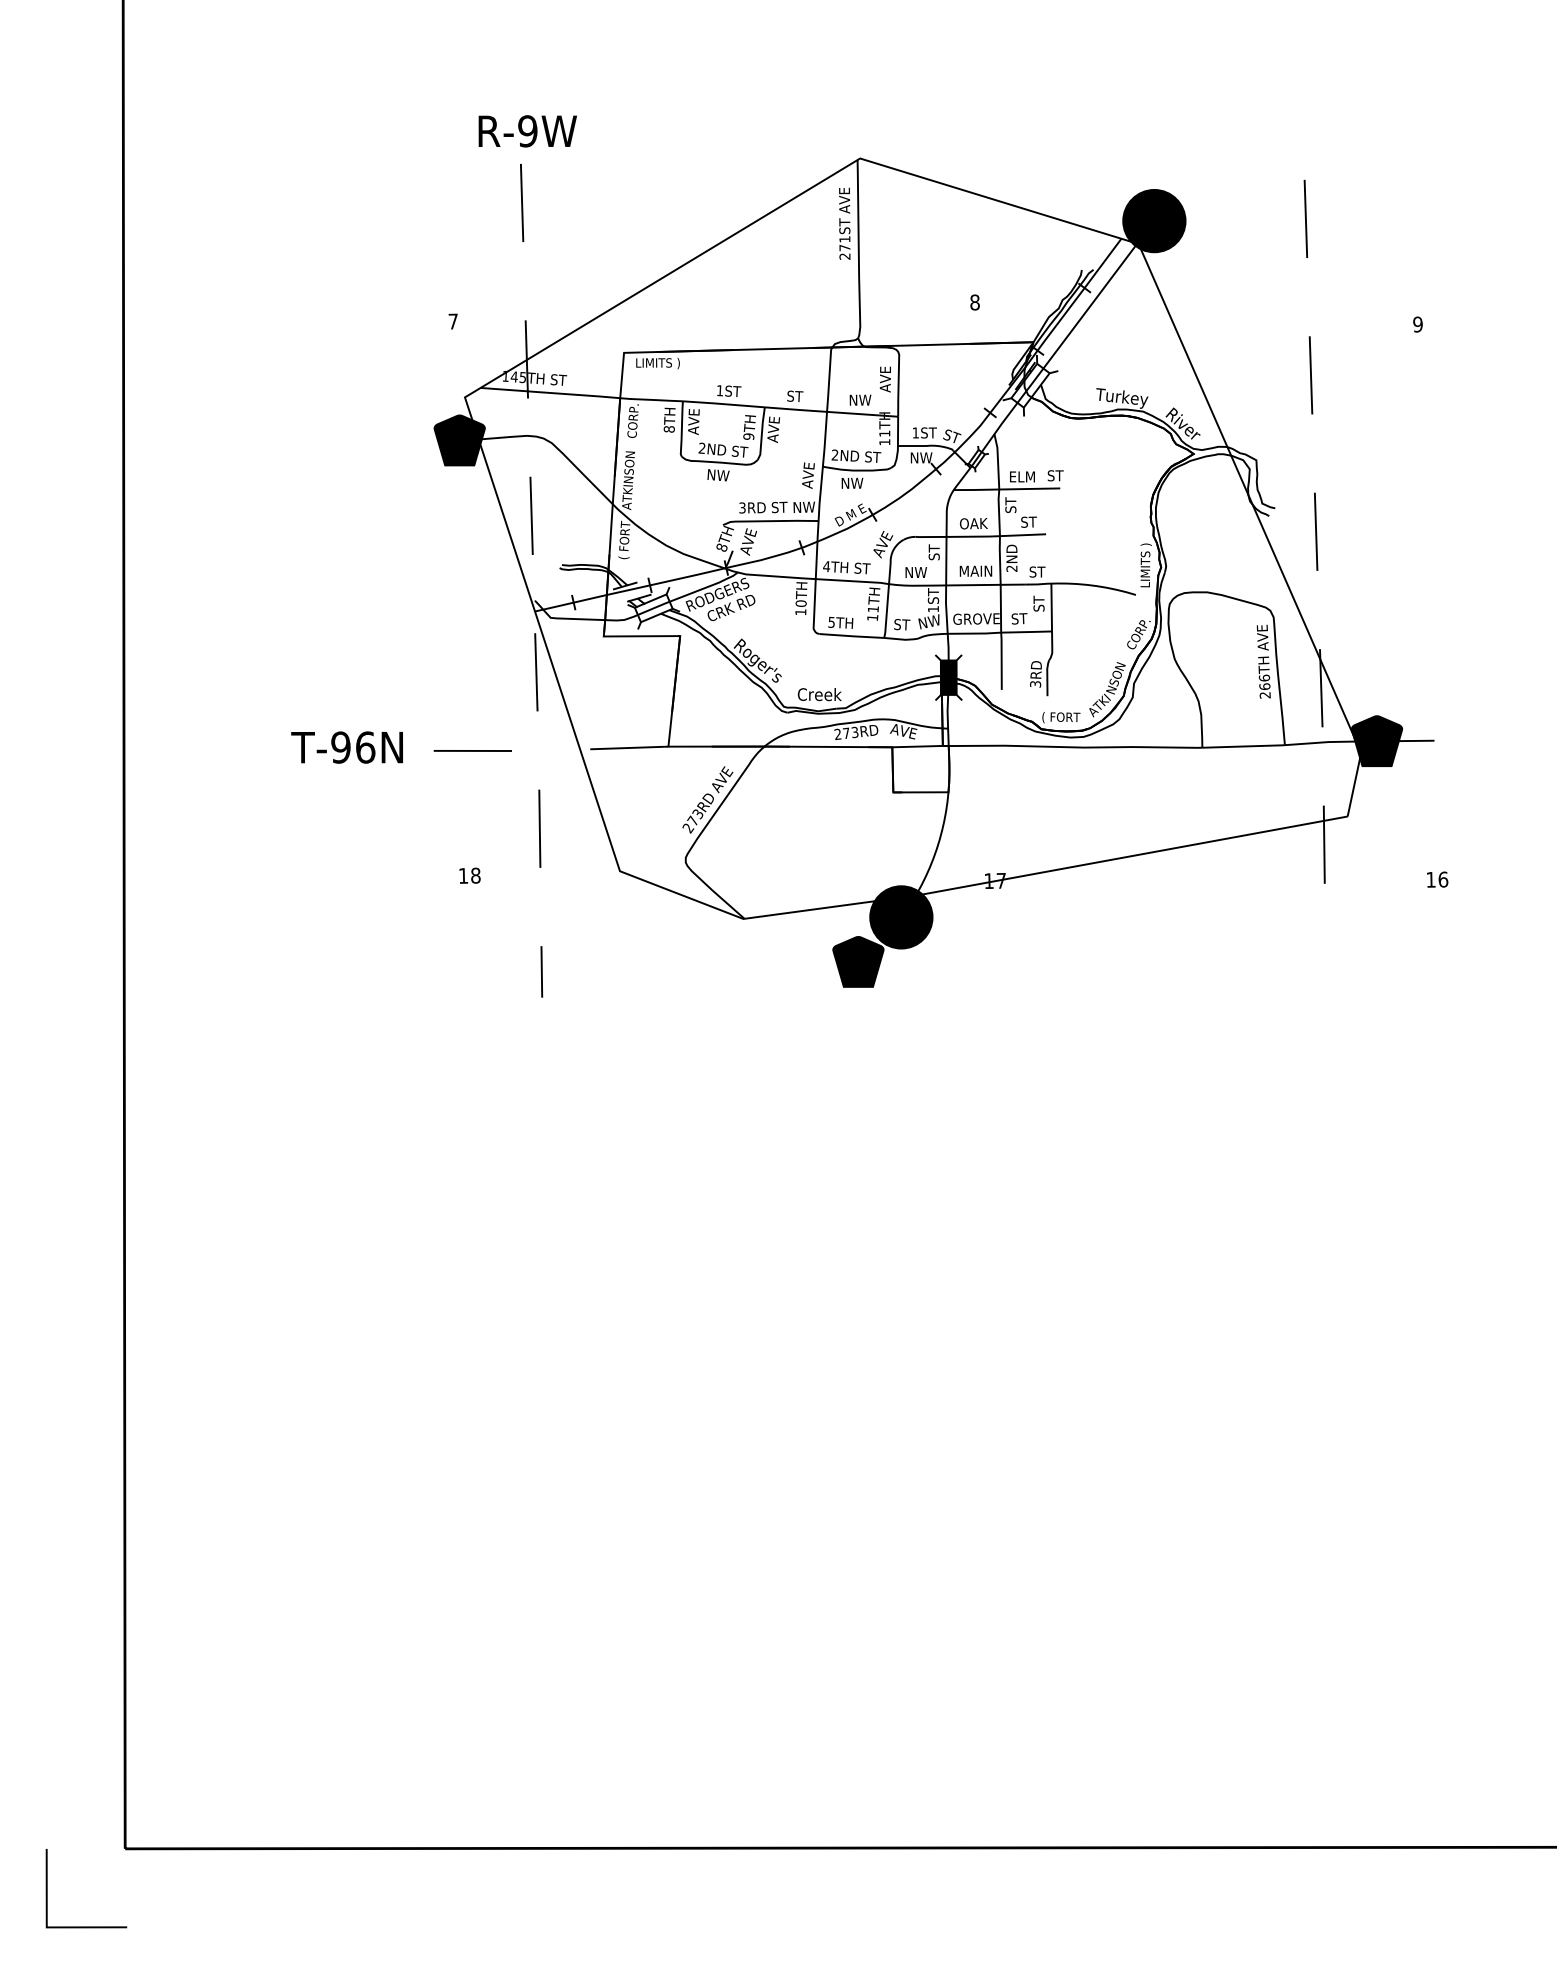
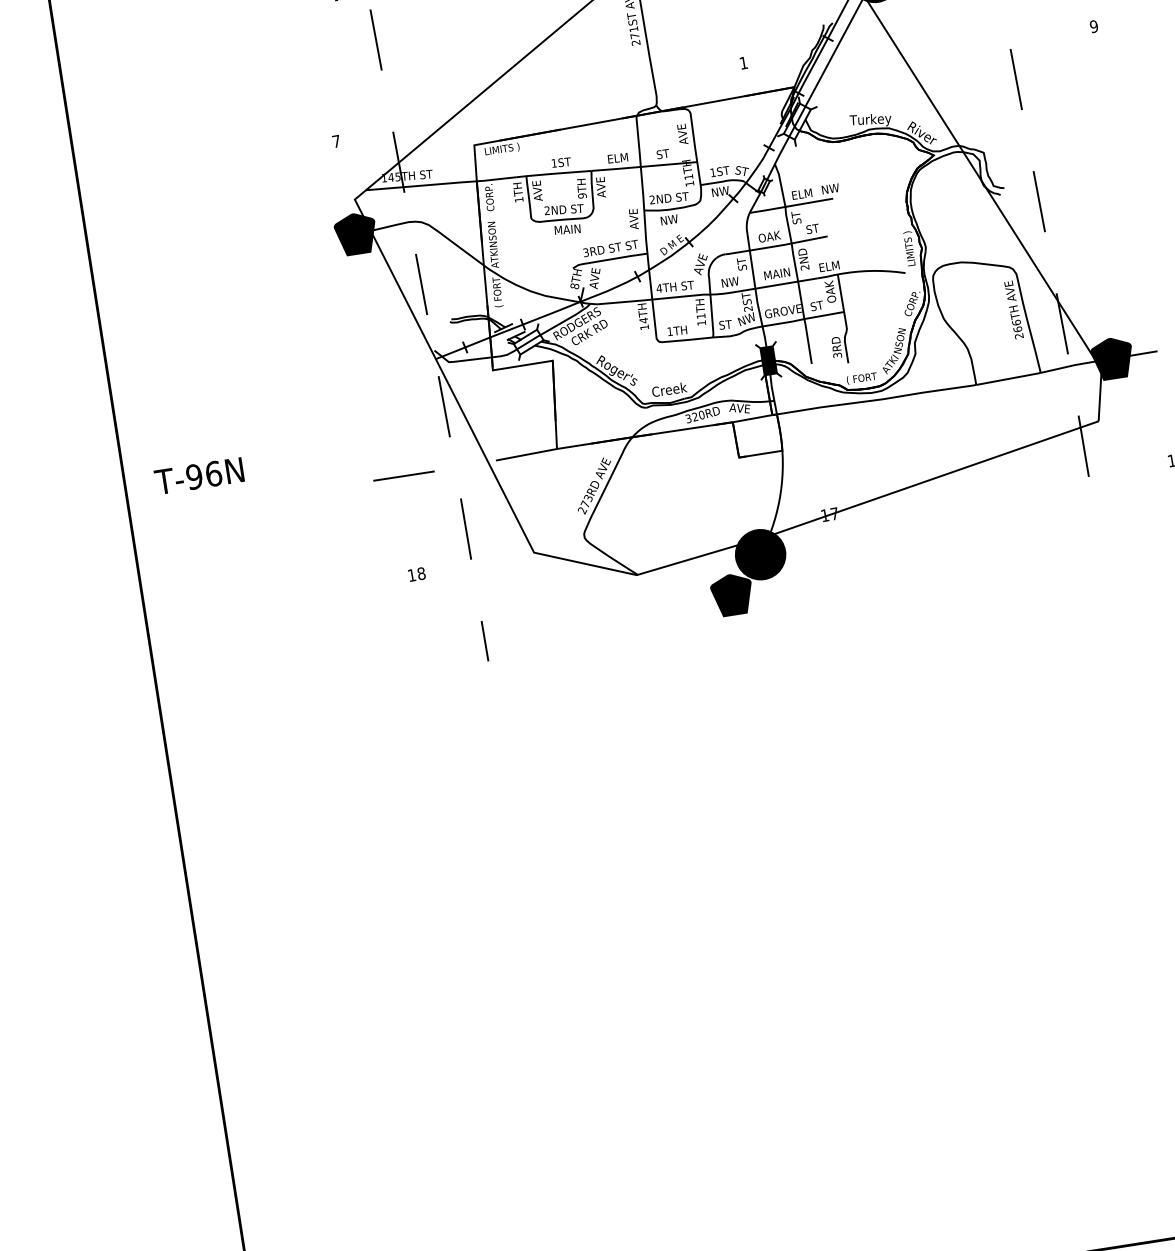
text: (974, 302) -> (743, 63), 8 -> 1
text: (799, 396) -> (617, 158), ST -> ELM
text: (860, 399) -> (665, 153), NW -> ST
text: (668, 429) -> (518, 200), 8TH -> 1TH
text: (725, 475) -> (568, 229), NW -> MAIN
text: (1058, 475) -> (830, 188), ST -> NW
text: (803, 507) -> (633, 244), NW -> ST
text: (1042, 571) -> (829, 266), ST -> ELM
text: (800, 603) -> (643, 320), 10TH -> 14TH
text: (1038, 603) -> (830, 291), ST -> OAK
text: (932, 609) -> (747, 309), 1ST -> 2ST
text: (831, 621) -> (669, 330), 5TH -> 1TH
text: (846, 733) -> (695, 417), 273RD -> 320RD
text: (346, 747) -> (198, 476), moved

